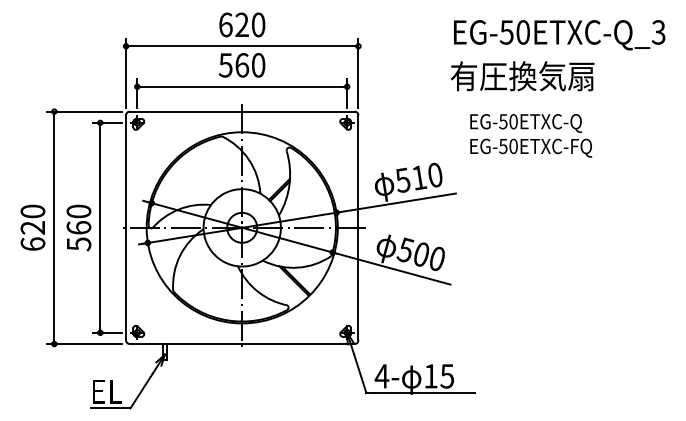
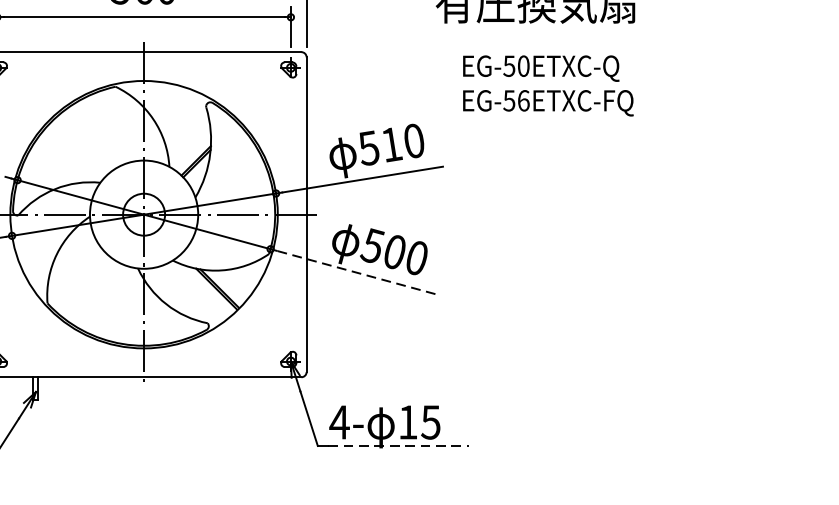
text: (513, 145) -> (523, 99), EG-50ETXC-FQ -> EG-56ETXC-FQ
line: (393, 269) -> (355, 272), solid -> dashed
line: (424, 393) -> (399, 446), solid -> dashed

